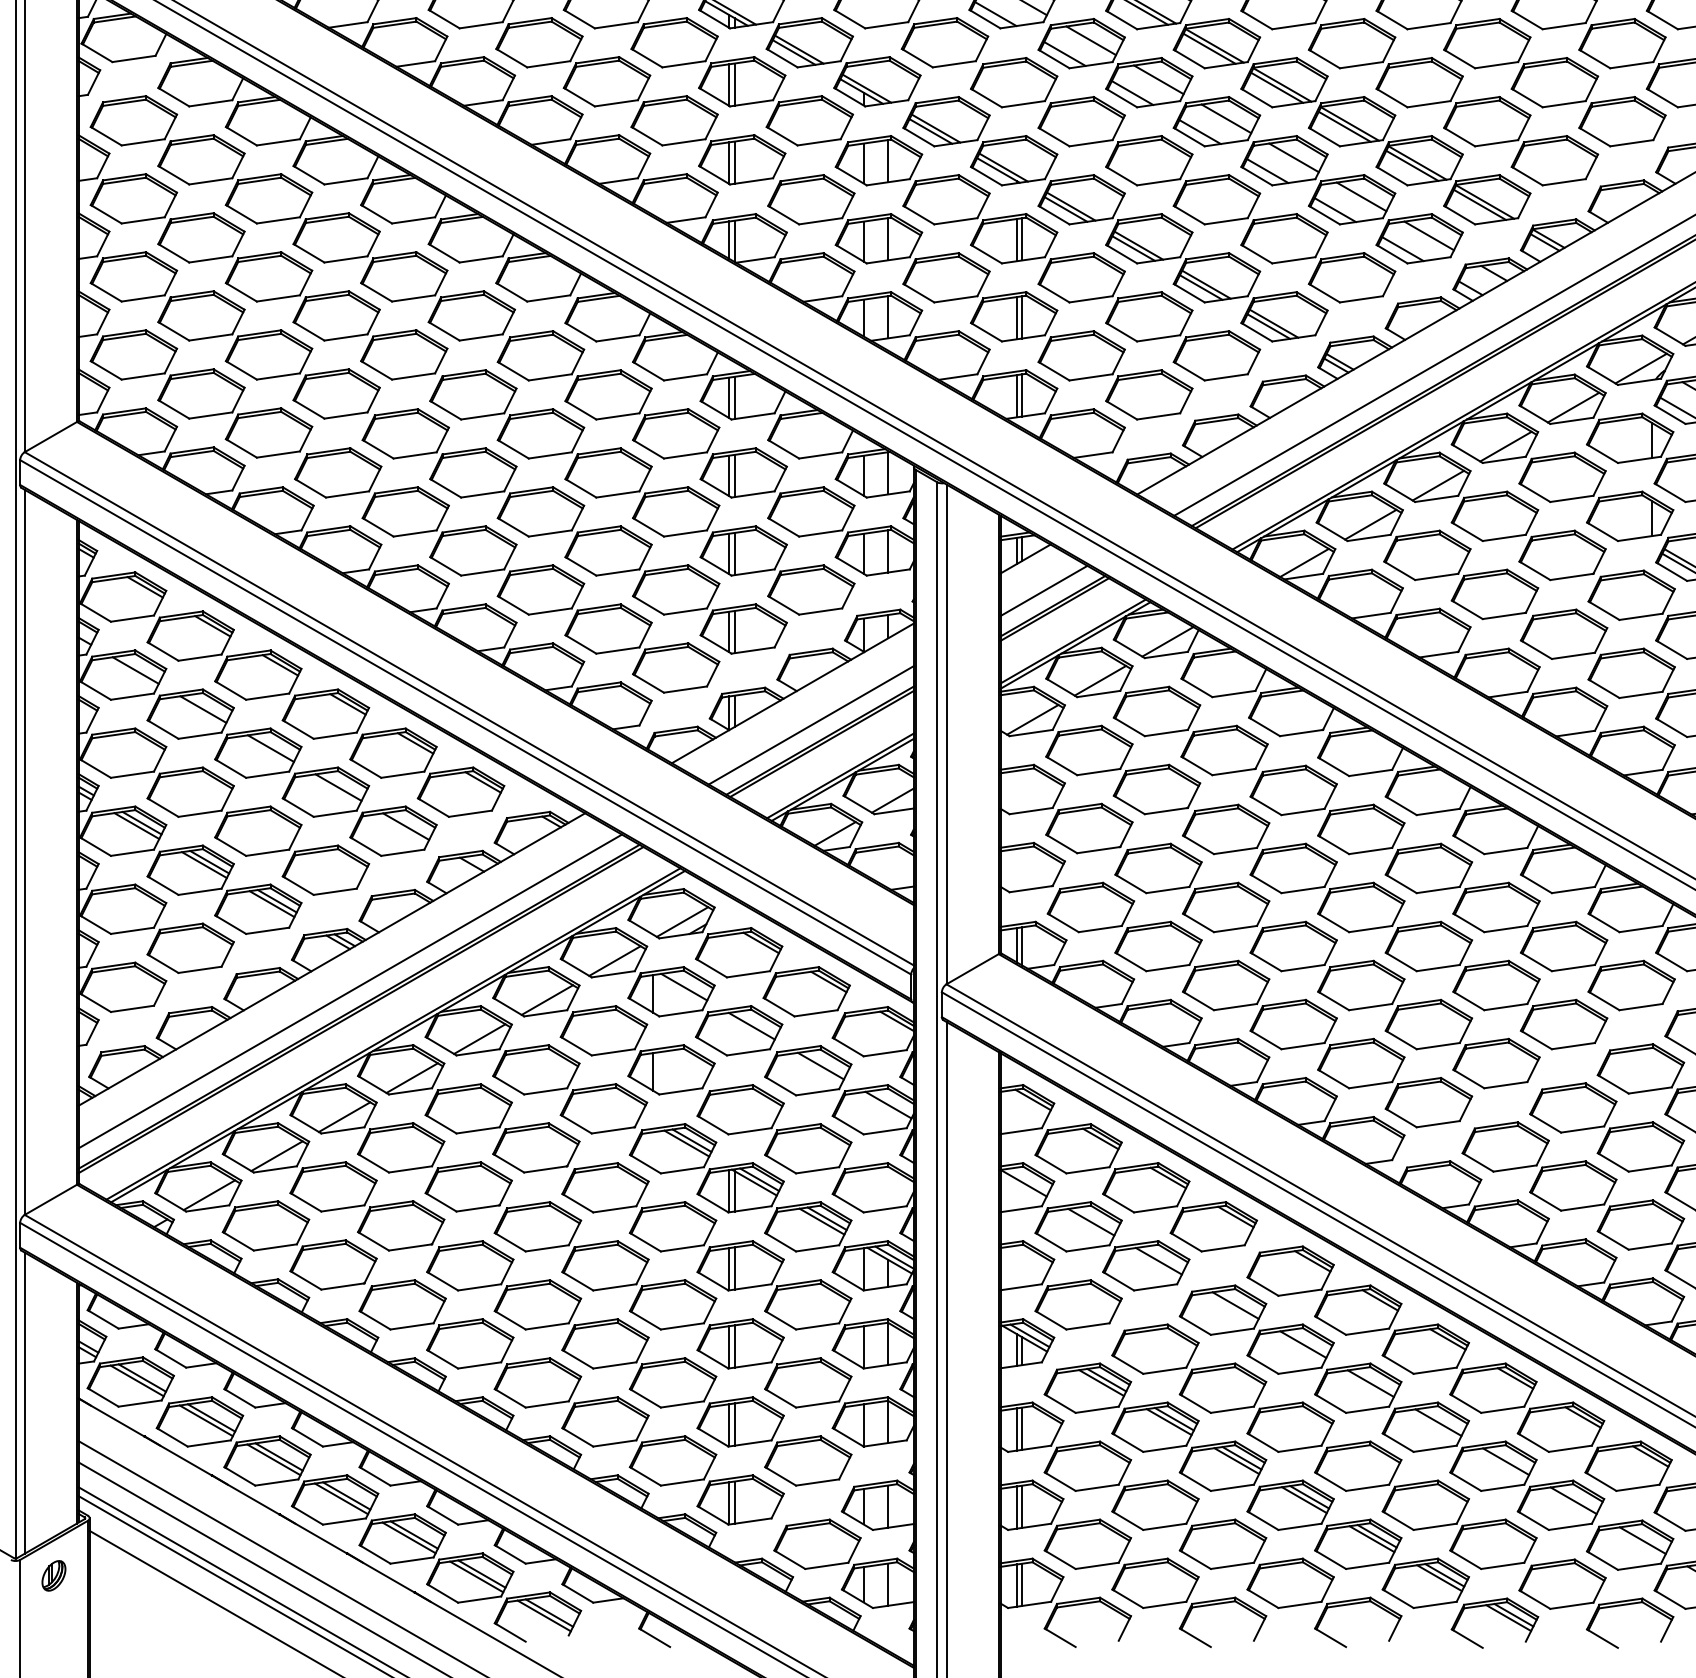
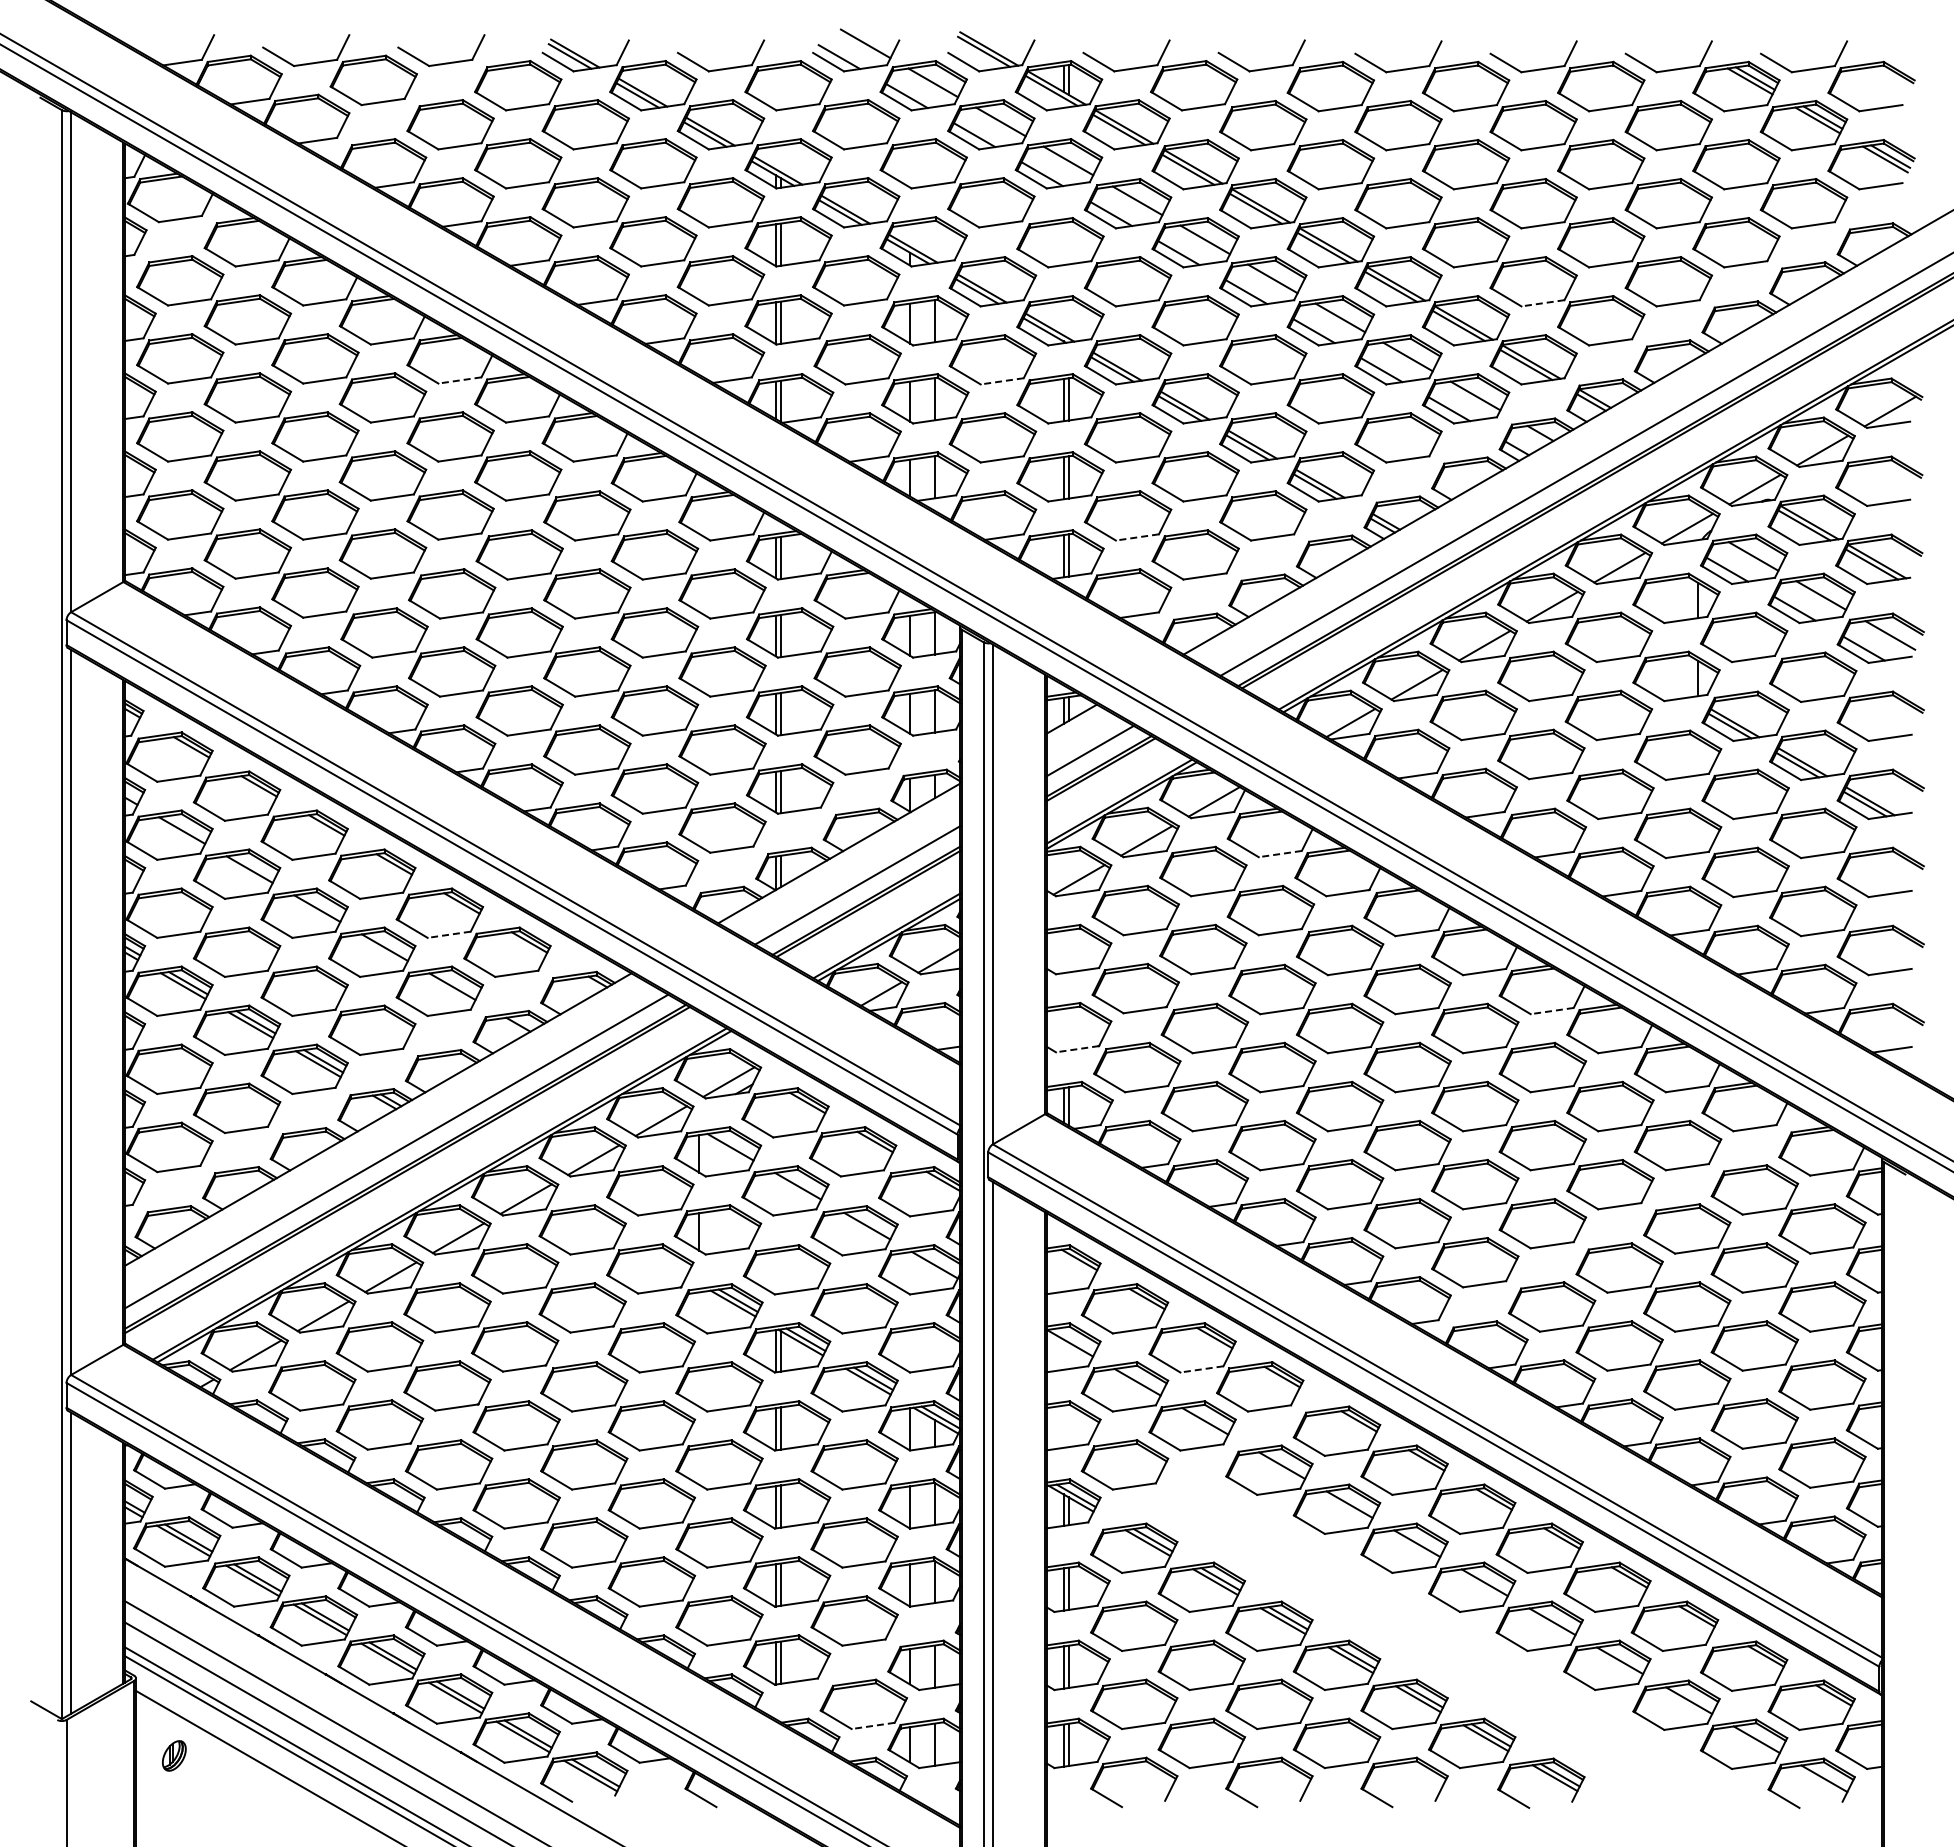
line: (1496, 143) -> (1542, 303), solid -> dashed
line: (413, 220) -> (459, 380), solid -> dashed
line: (956, 221) -> (1002, 381), solid -> dashed
line: (1091, 377) -> (1137, 537), solid -> dashed
line: (1234, 694) -> (1280, 854), solid -> dashed
line: (403, 774) -> (449, 934), solid -> dashed
line: (1506, 851) -> (1552, 1011), solid -> dashed
line: (1031, 889) -> (1077, 1049), solid -> dashed
line: (1155, 1209) -> (1201, 1369), solid -> dashed
part: (1392, 1485) -> (1438, 1645), removed
line: (827, 1565) -> (873, 1725), solid -> dashed
part: (54, 1575) -> (174, 1755), moved

